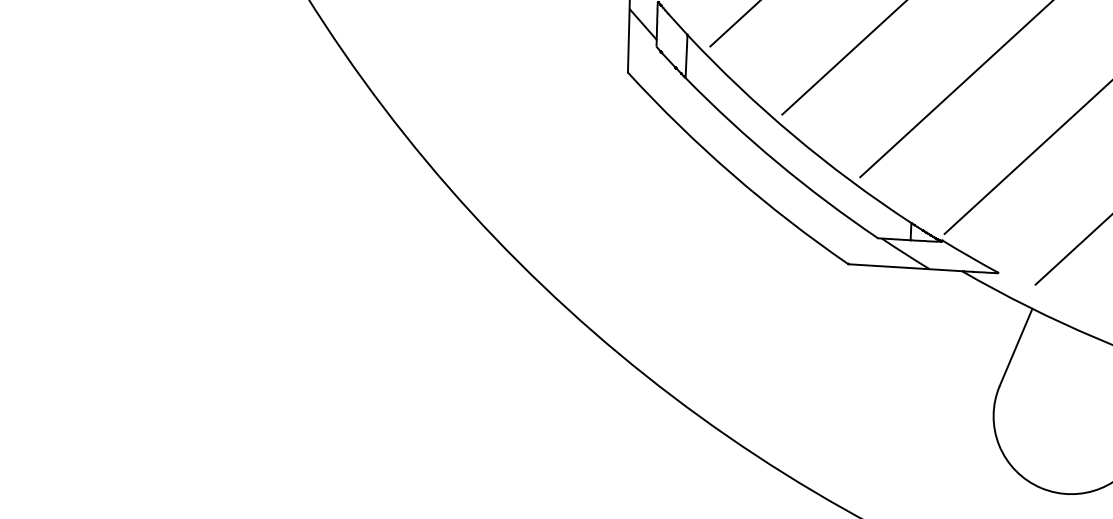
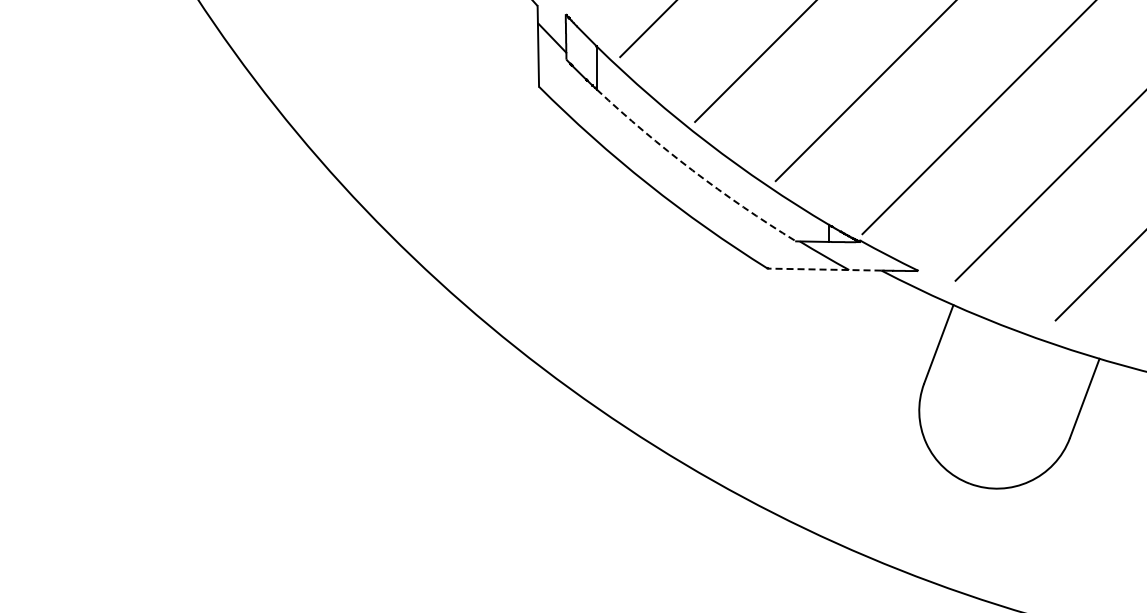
arc: (777, 162) -> (692, 170), solid -> dashed
line: (905, 267) -> (824, 269), solid -> dashed

